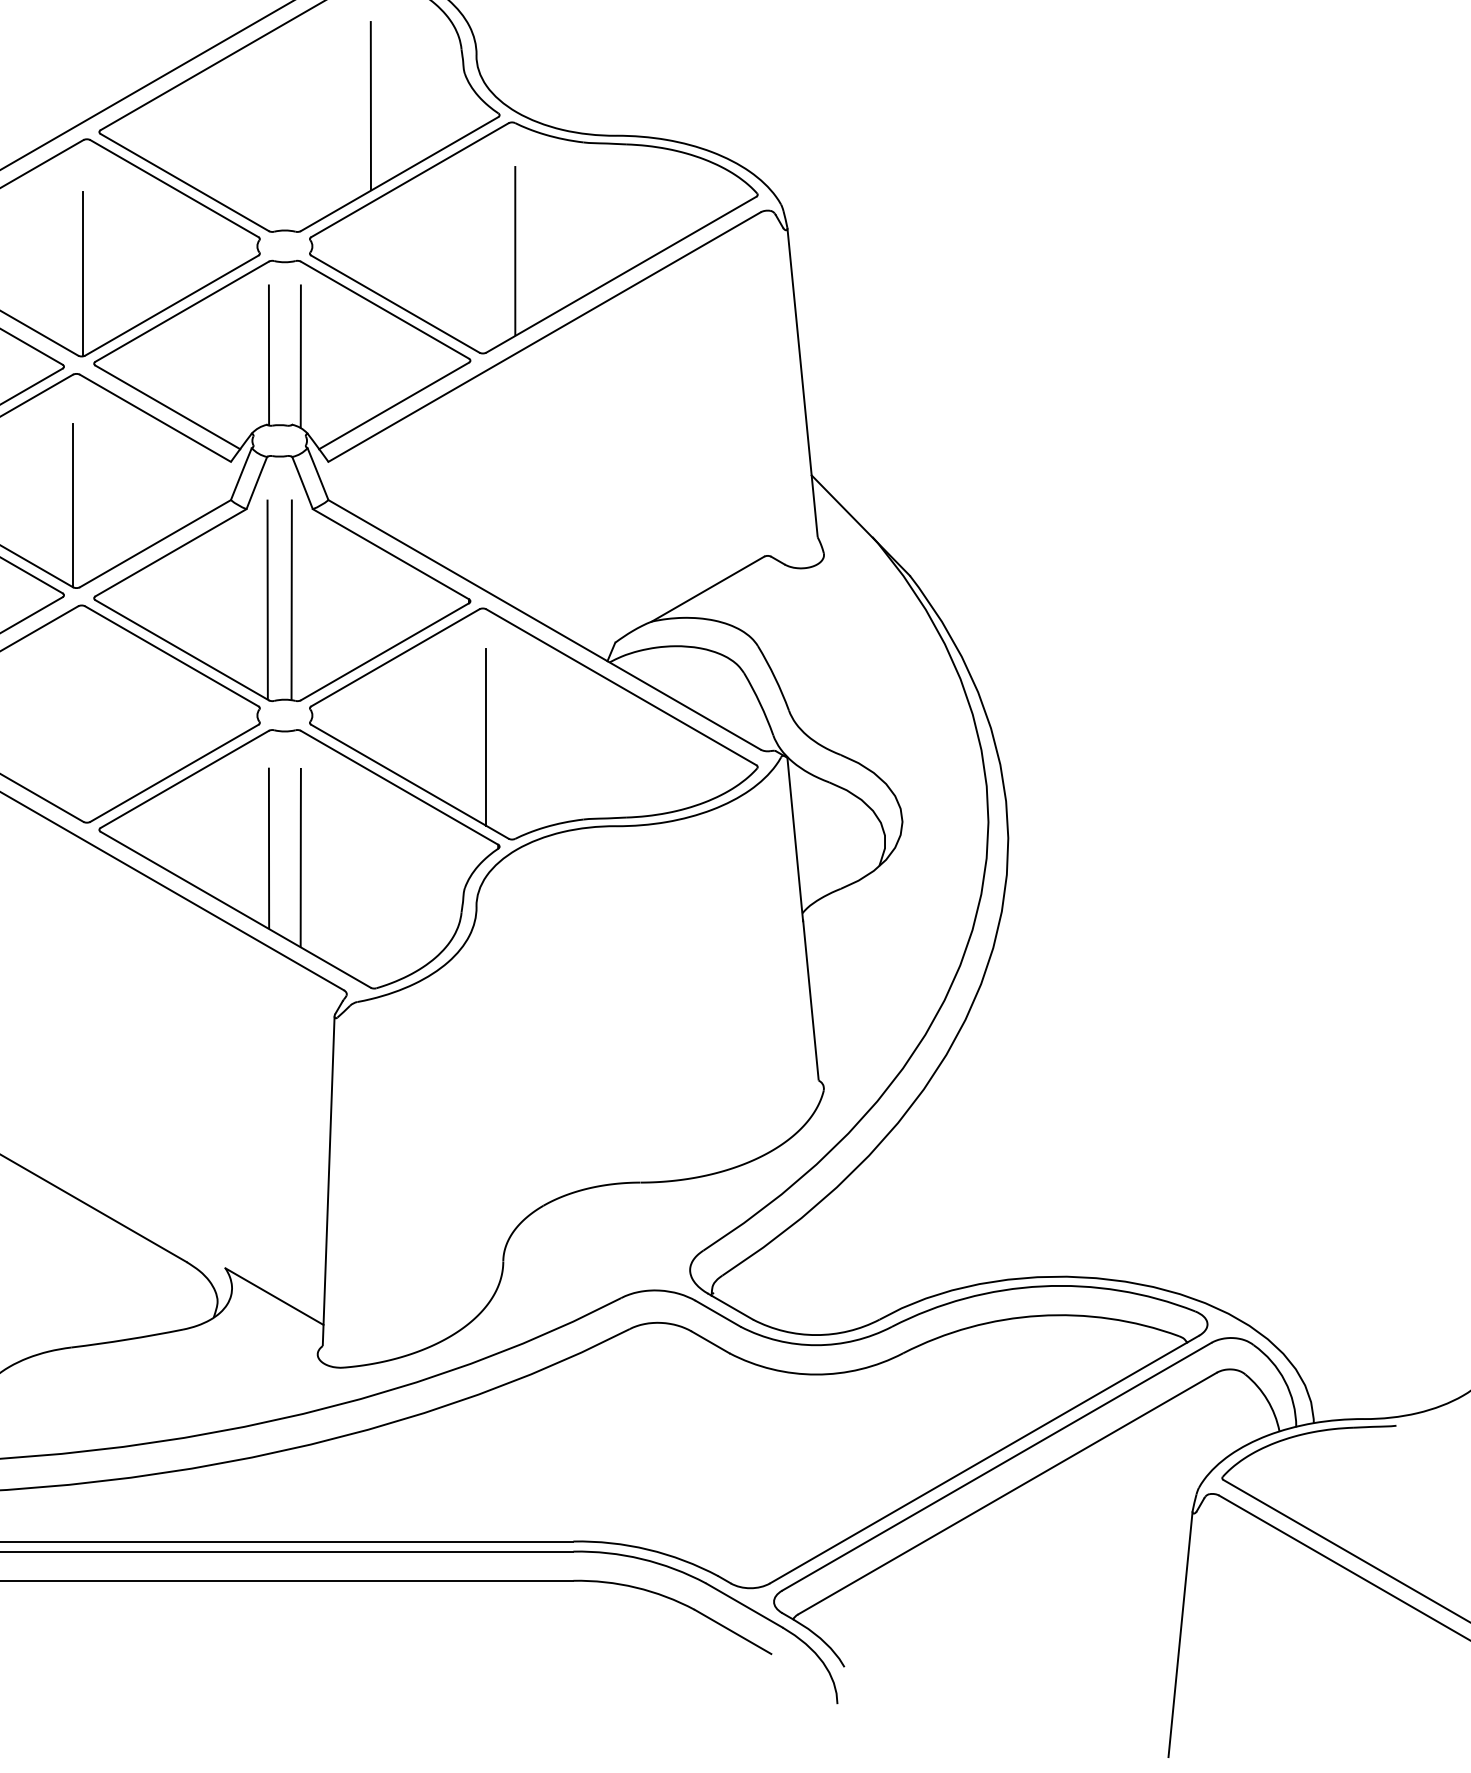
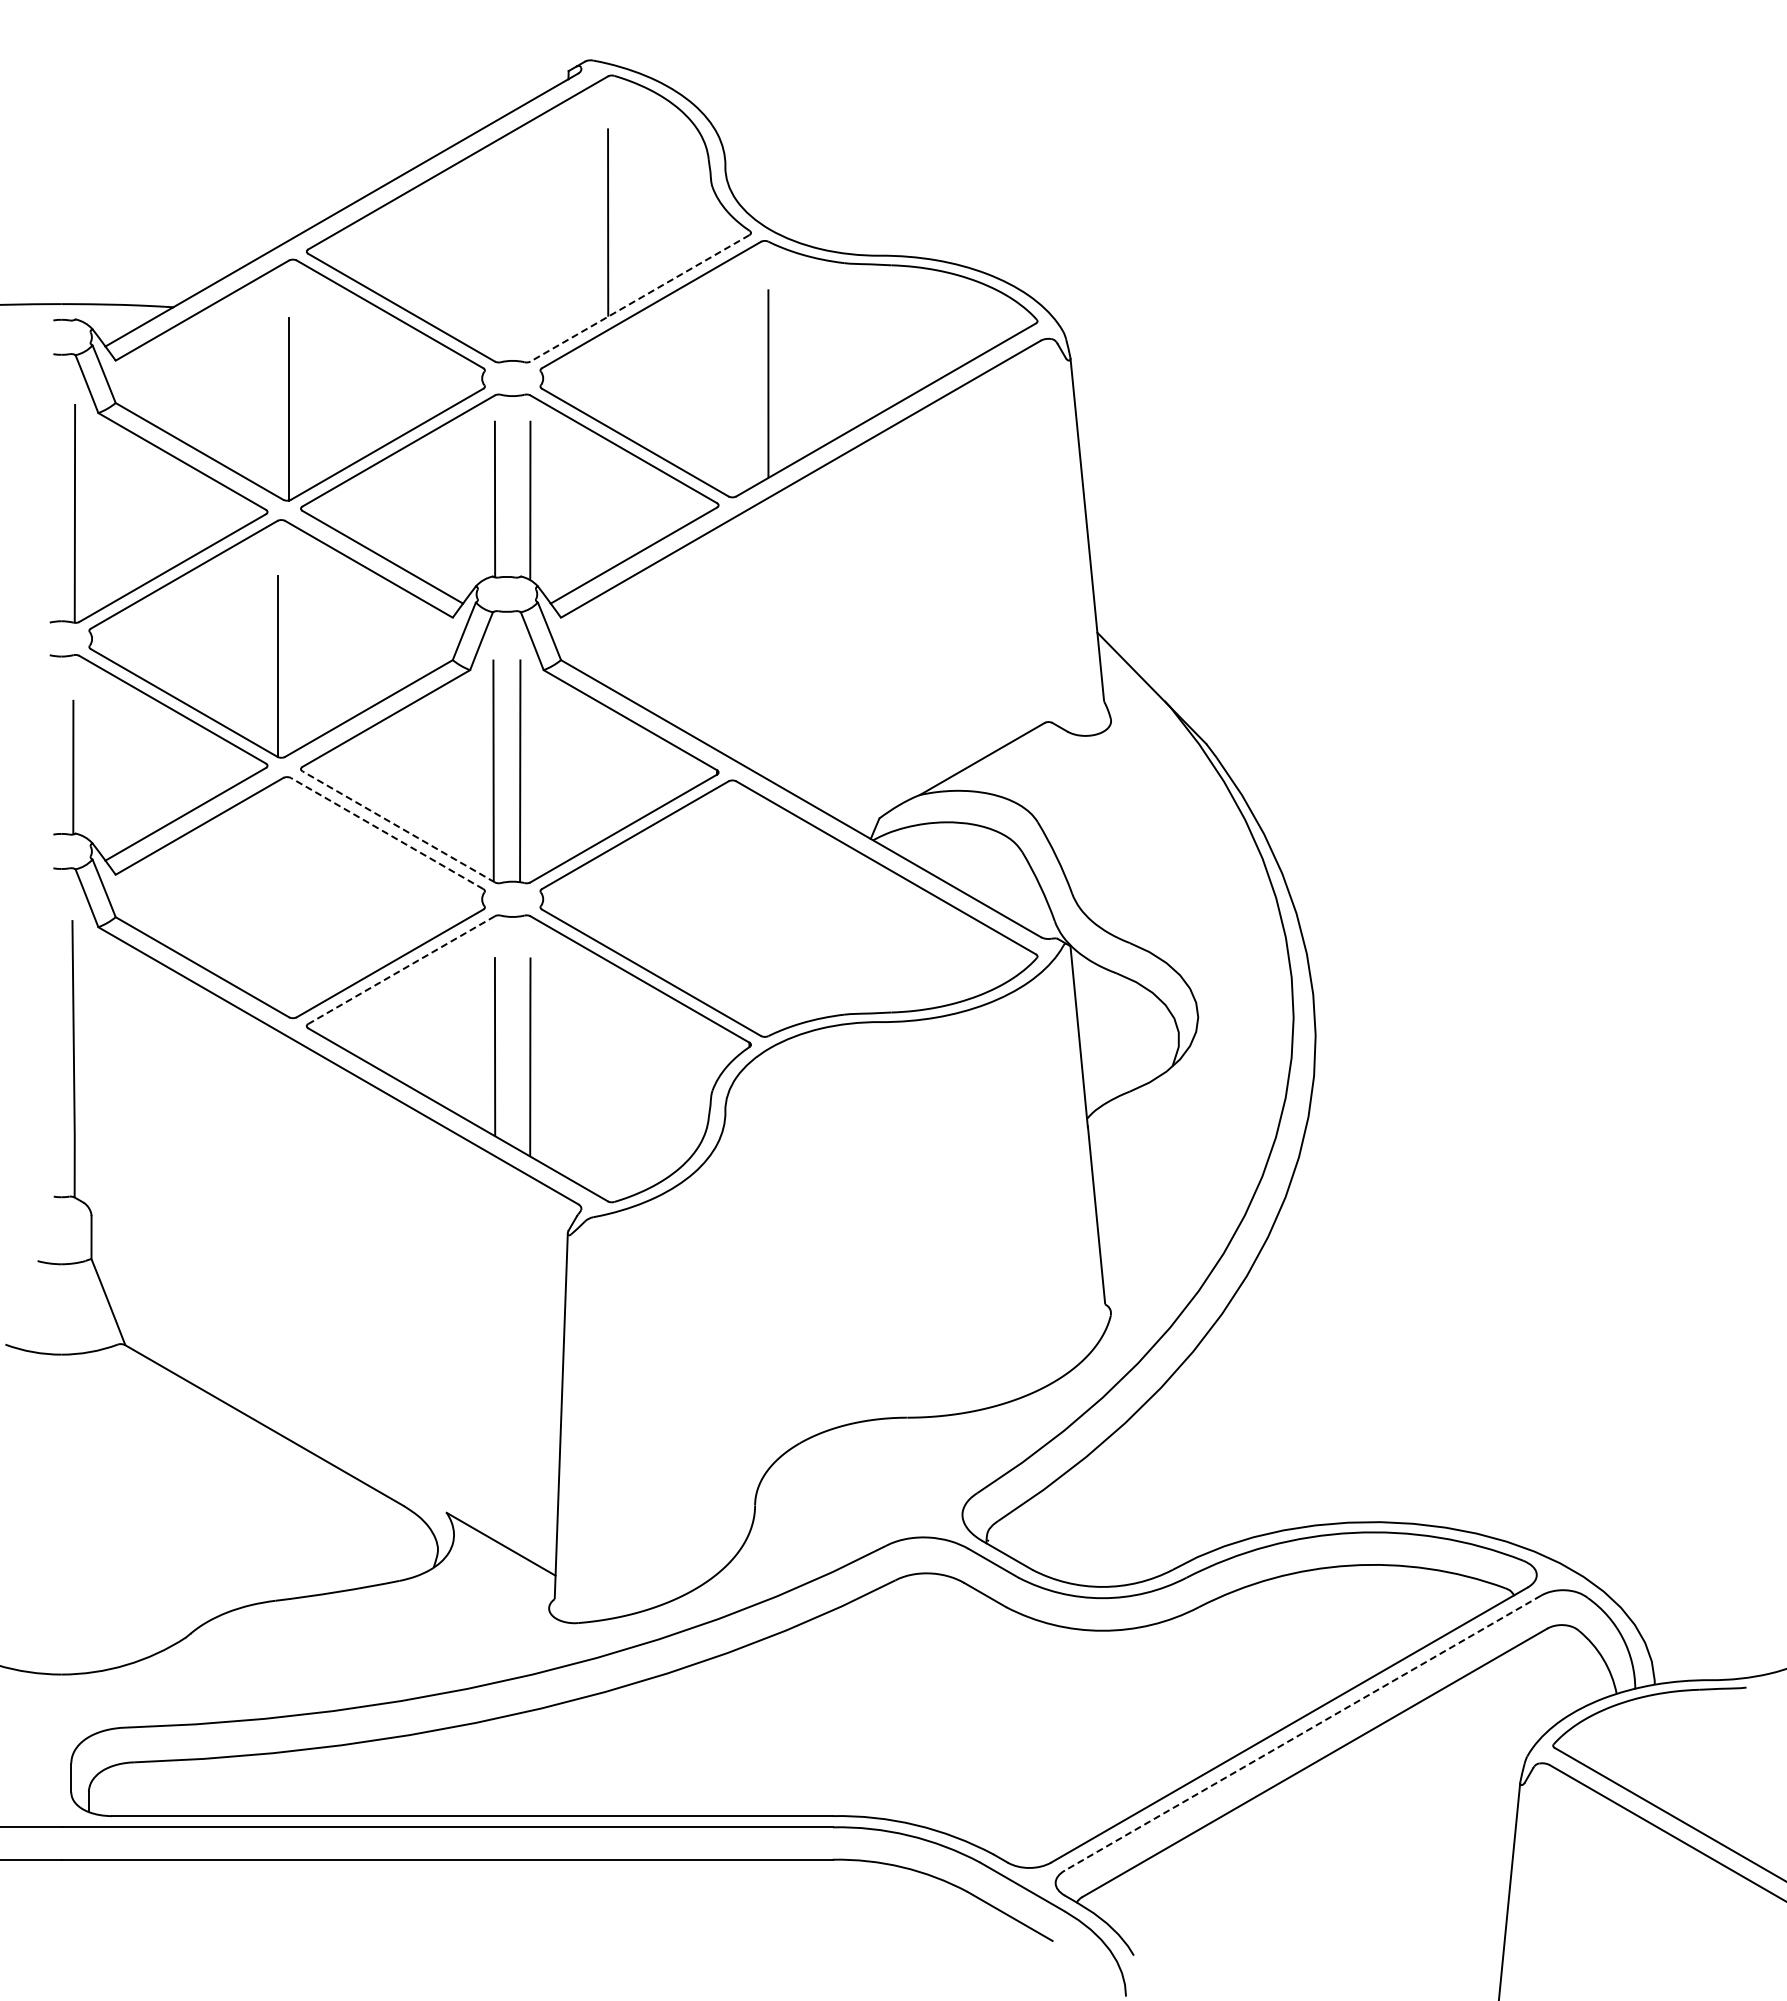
line: (399, 174) -> (639, 298), solid -> dashed
line: (182, 649) -> (398, 826), solid -> dashed
line: (171, 656) -> (386, 833), solid -> dashed
line: (486, 737) -> (736, 923), removed
line: (184, 779) -> (401, 970), solid -> dashed
line: (996, 1467) -> (1302, 1733), solid -> dashed

